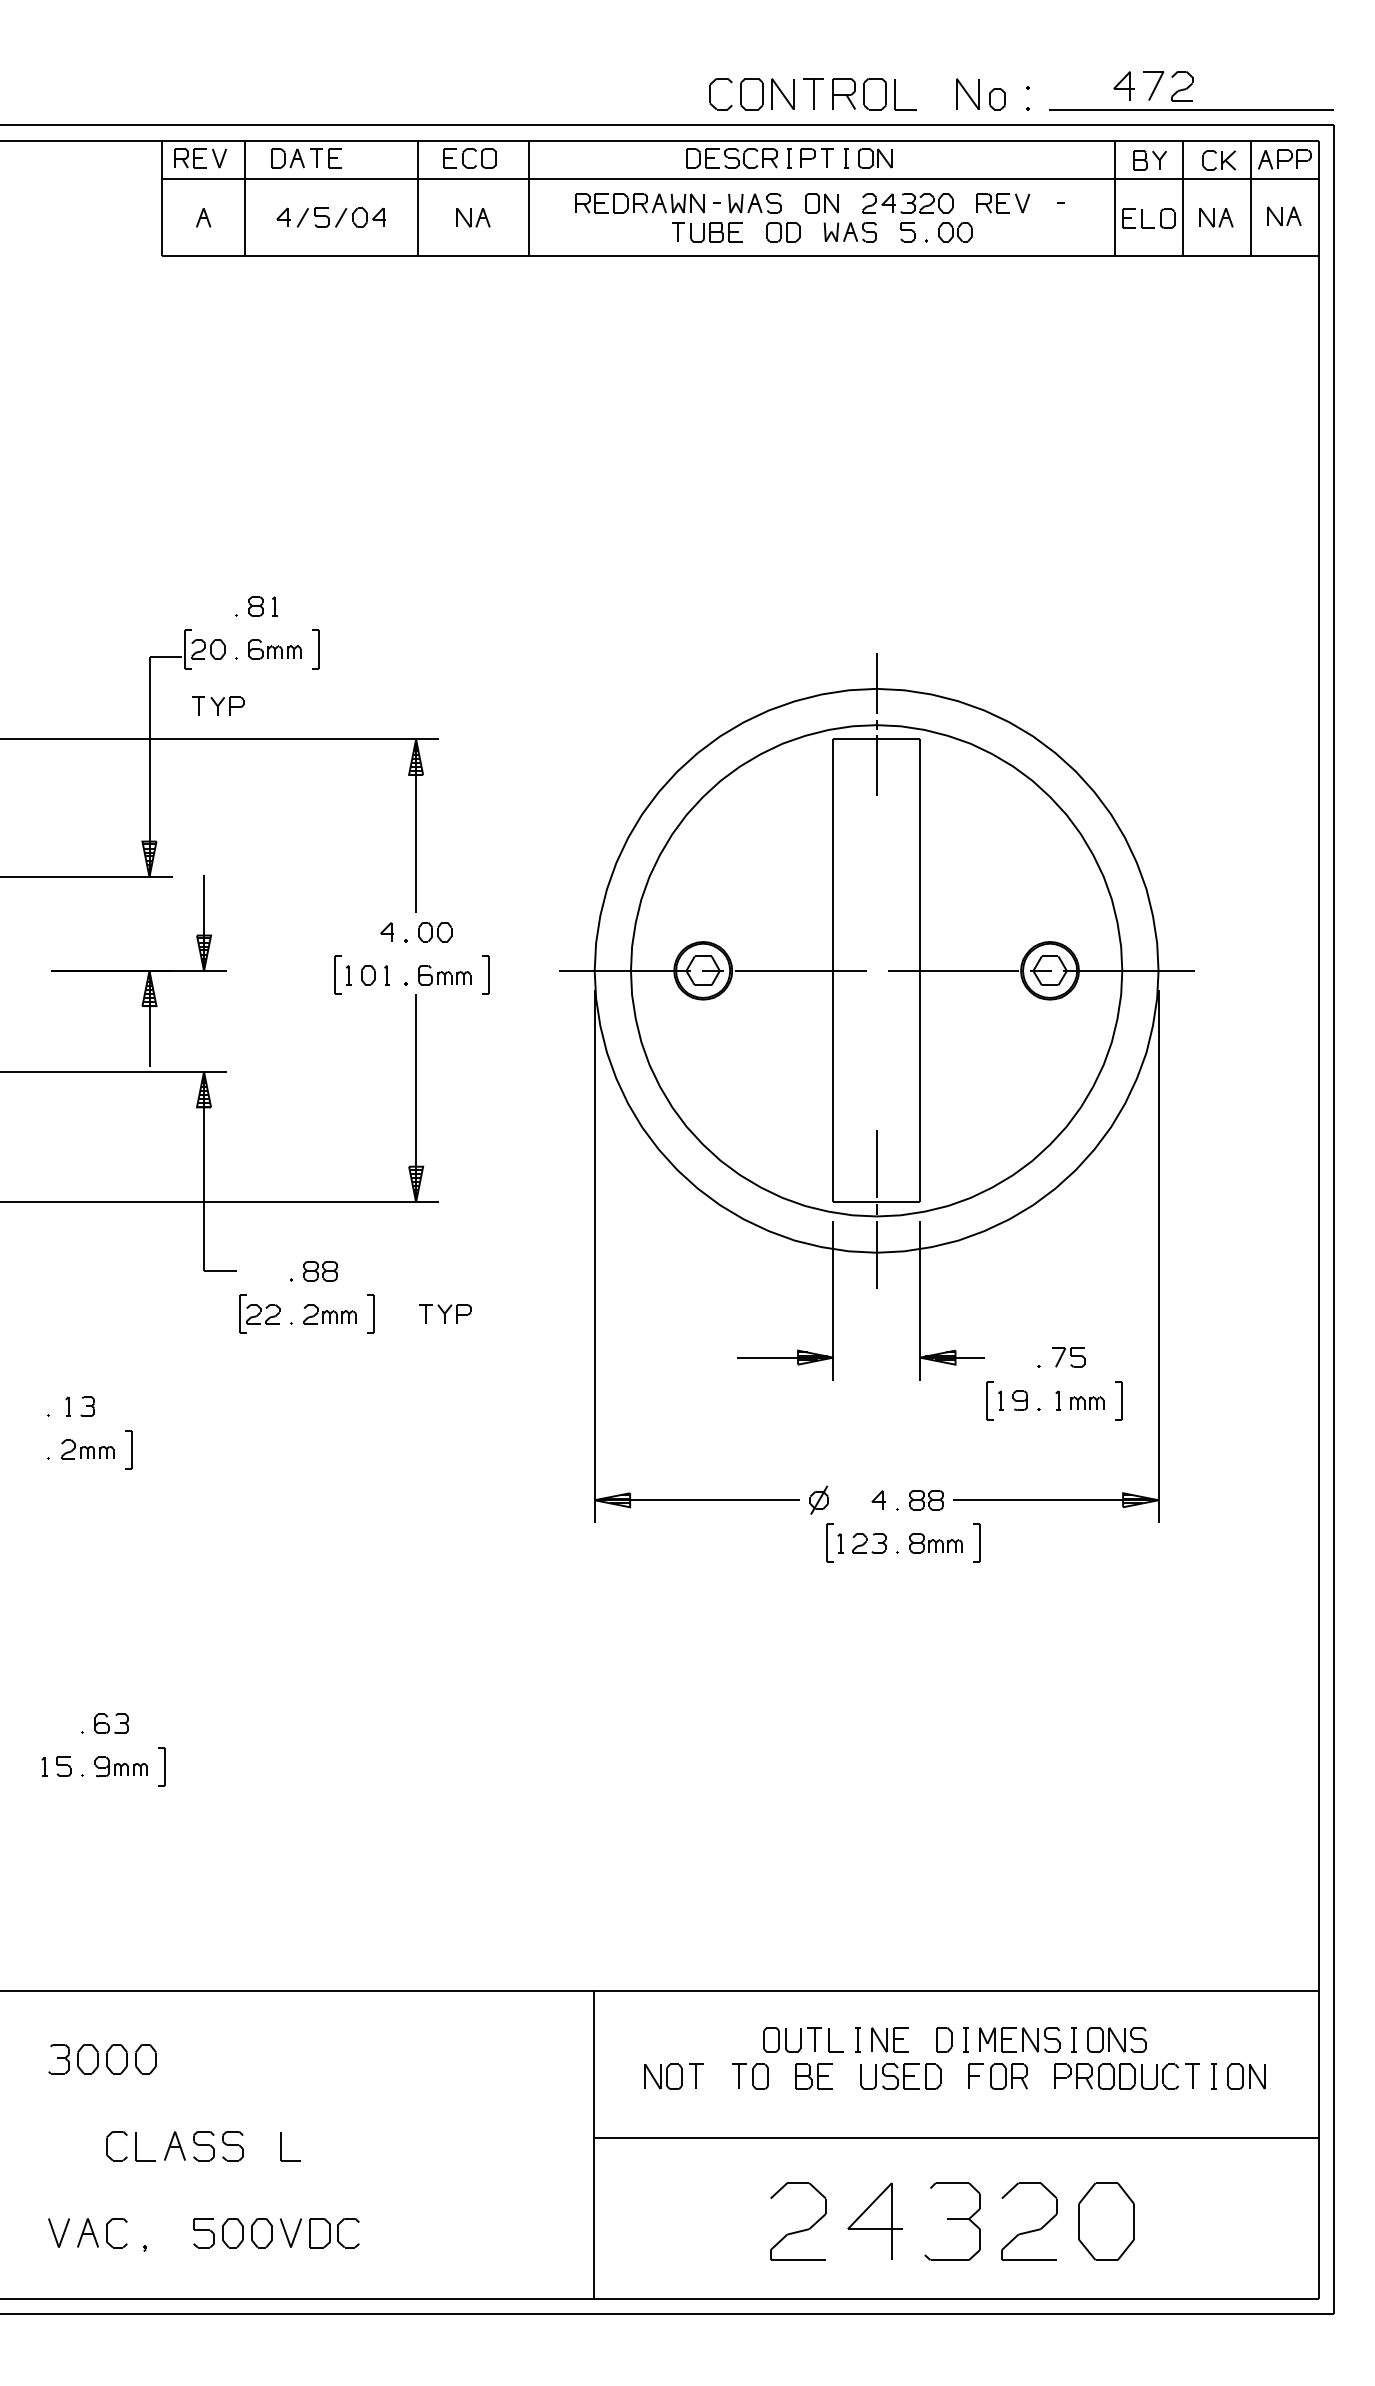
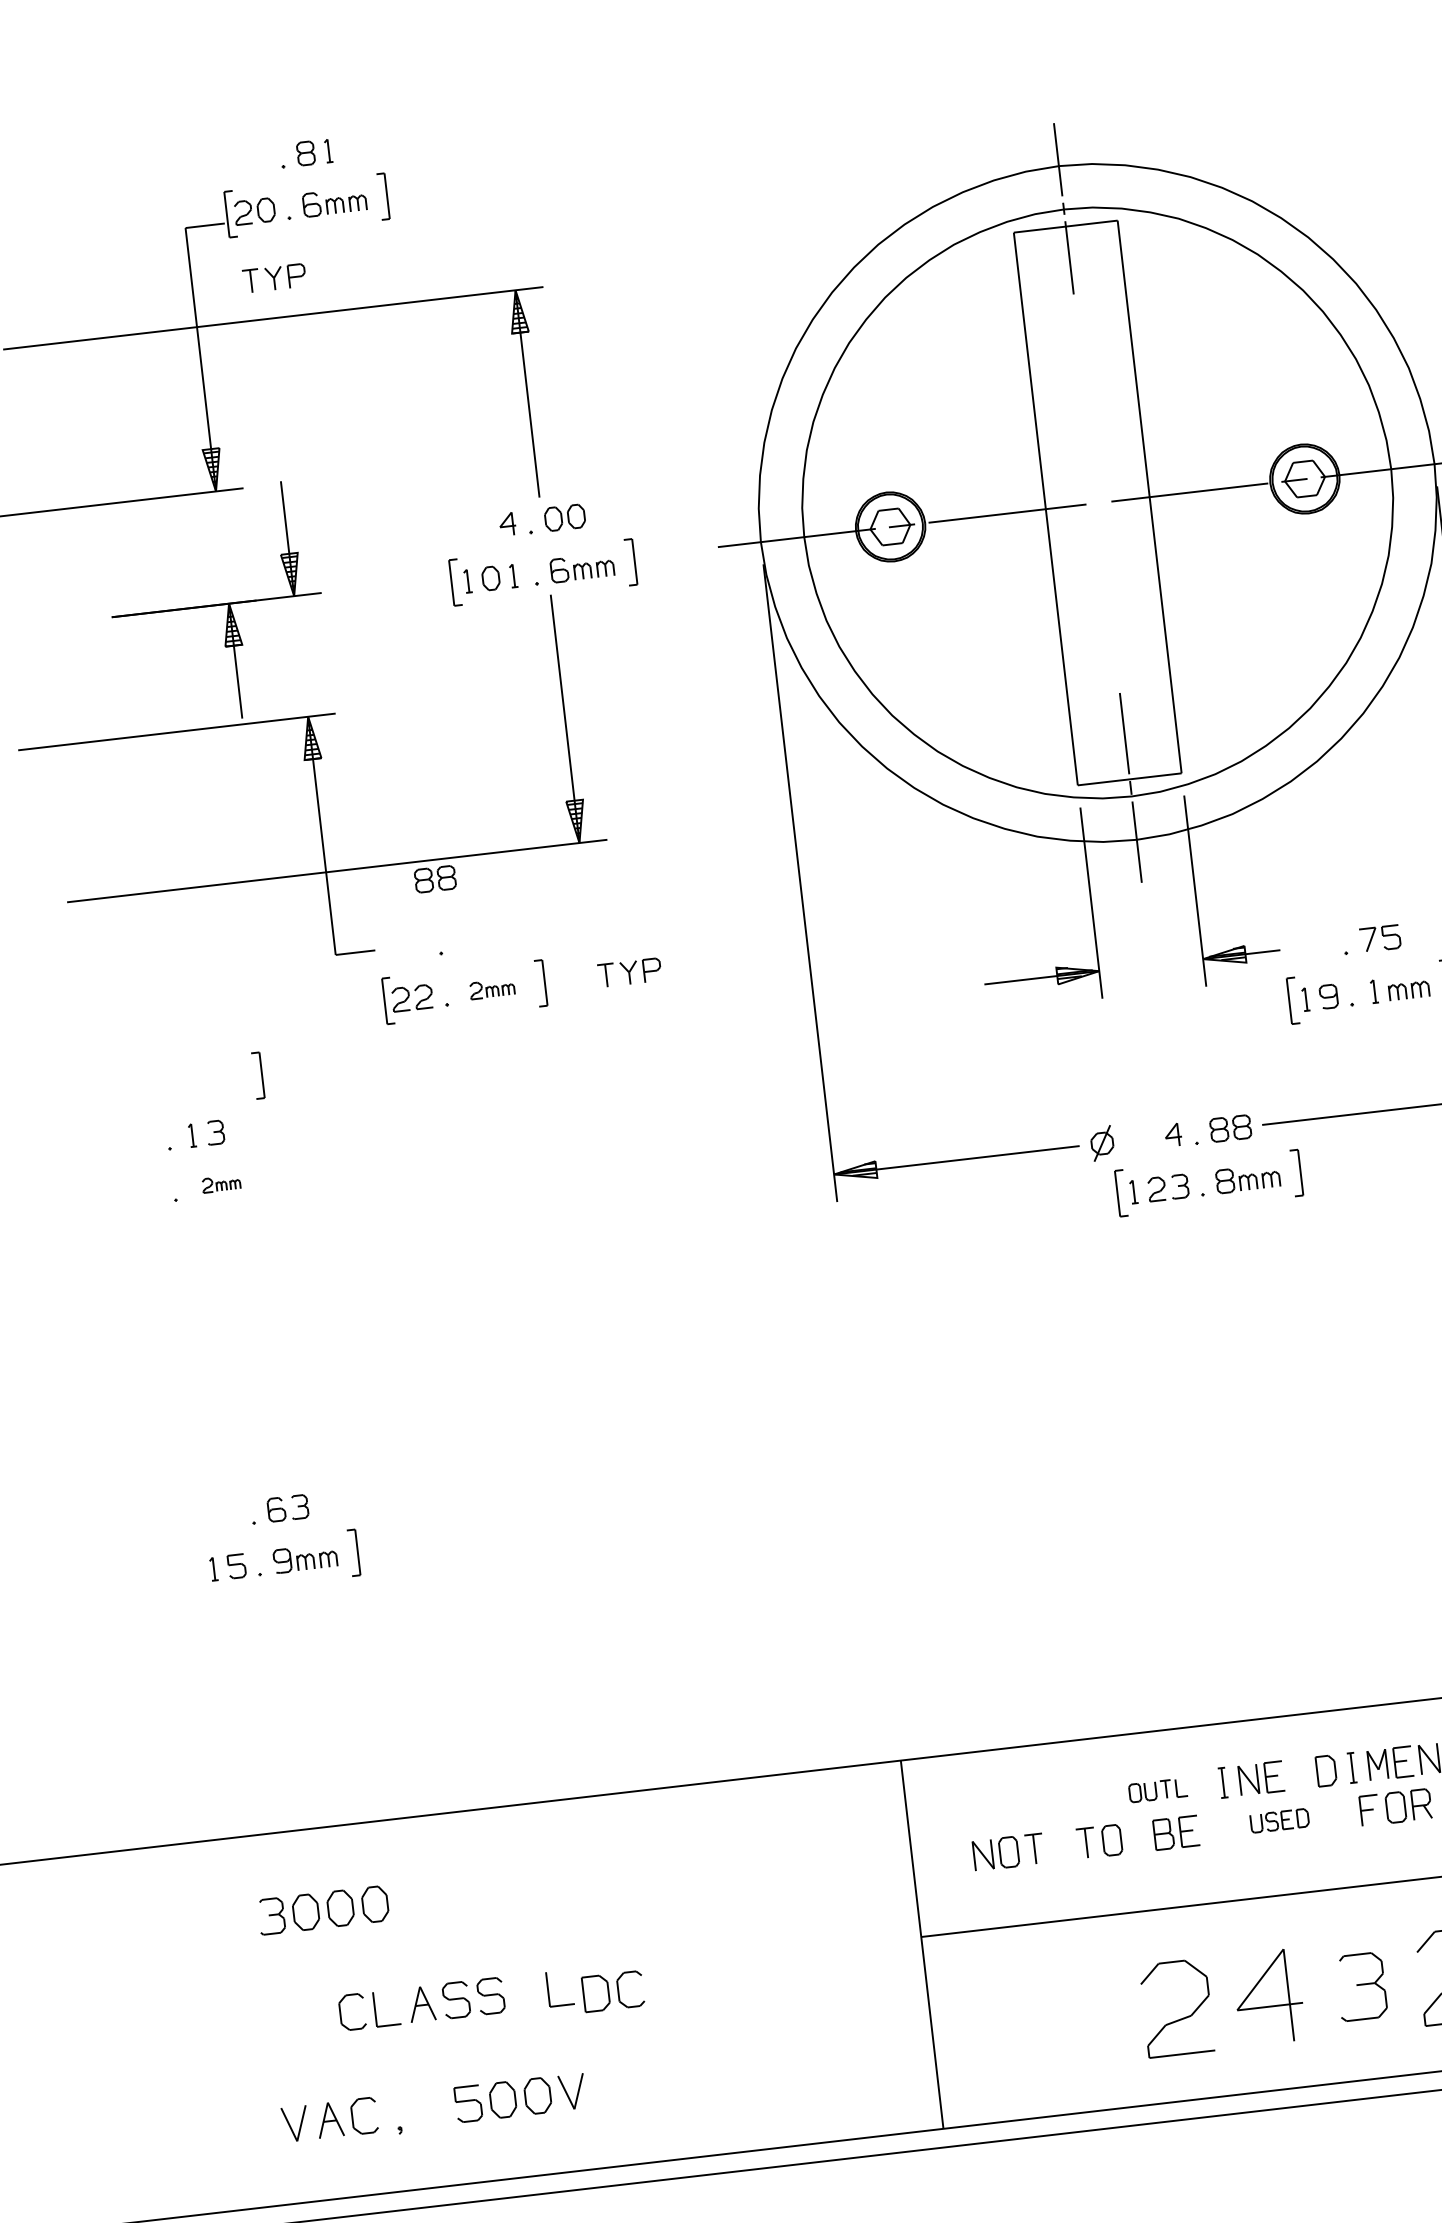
part: (320, 1271) -> (435, 879), moved
part: (329, 1314) -> (491, 989), size x0.7
part: (87, 1449) -> (221, 1183), size x0.6
part: (128, 1449) -> (258, 1075), moved
part: (803, 2039) -> (1158, 1789), size x0.6
part: (900, 2076) -> (1279, 1820), size x0.6
part: (952, 2221) -> (1361, 1986), size x0.7
part: (334, 2233) -> (613, 1992), moved

